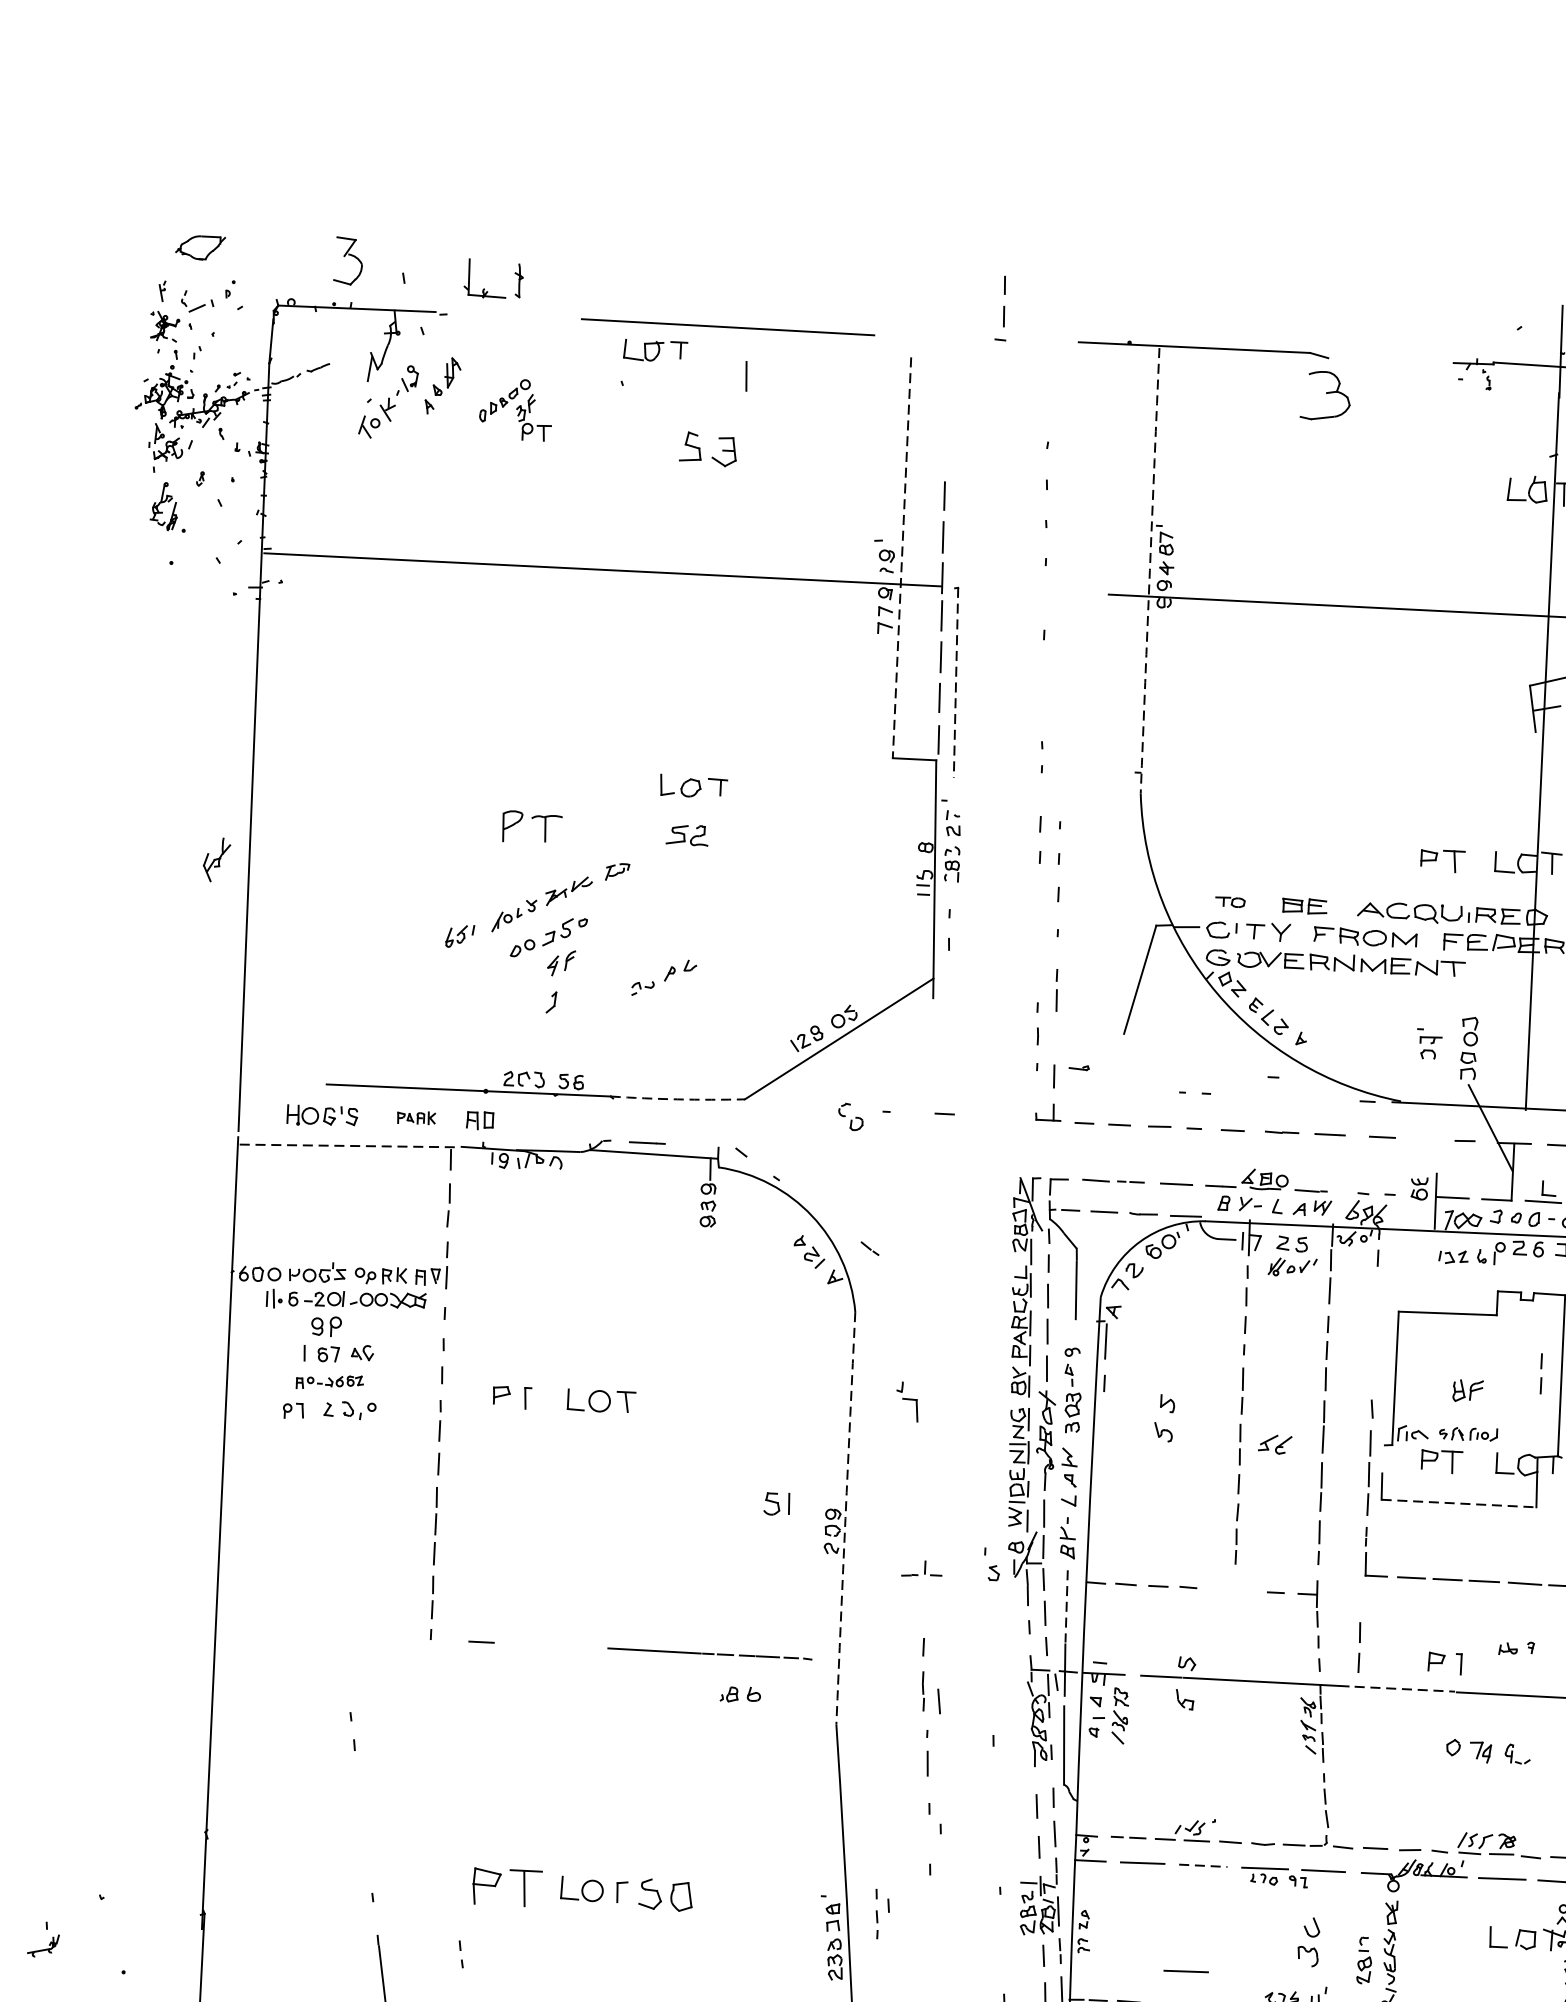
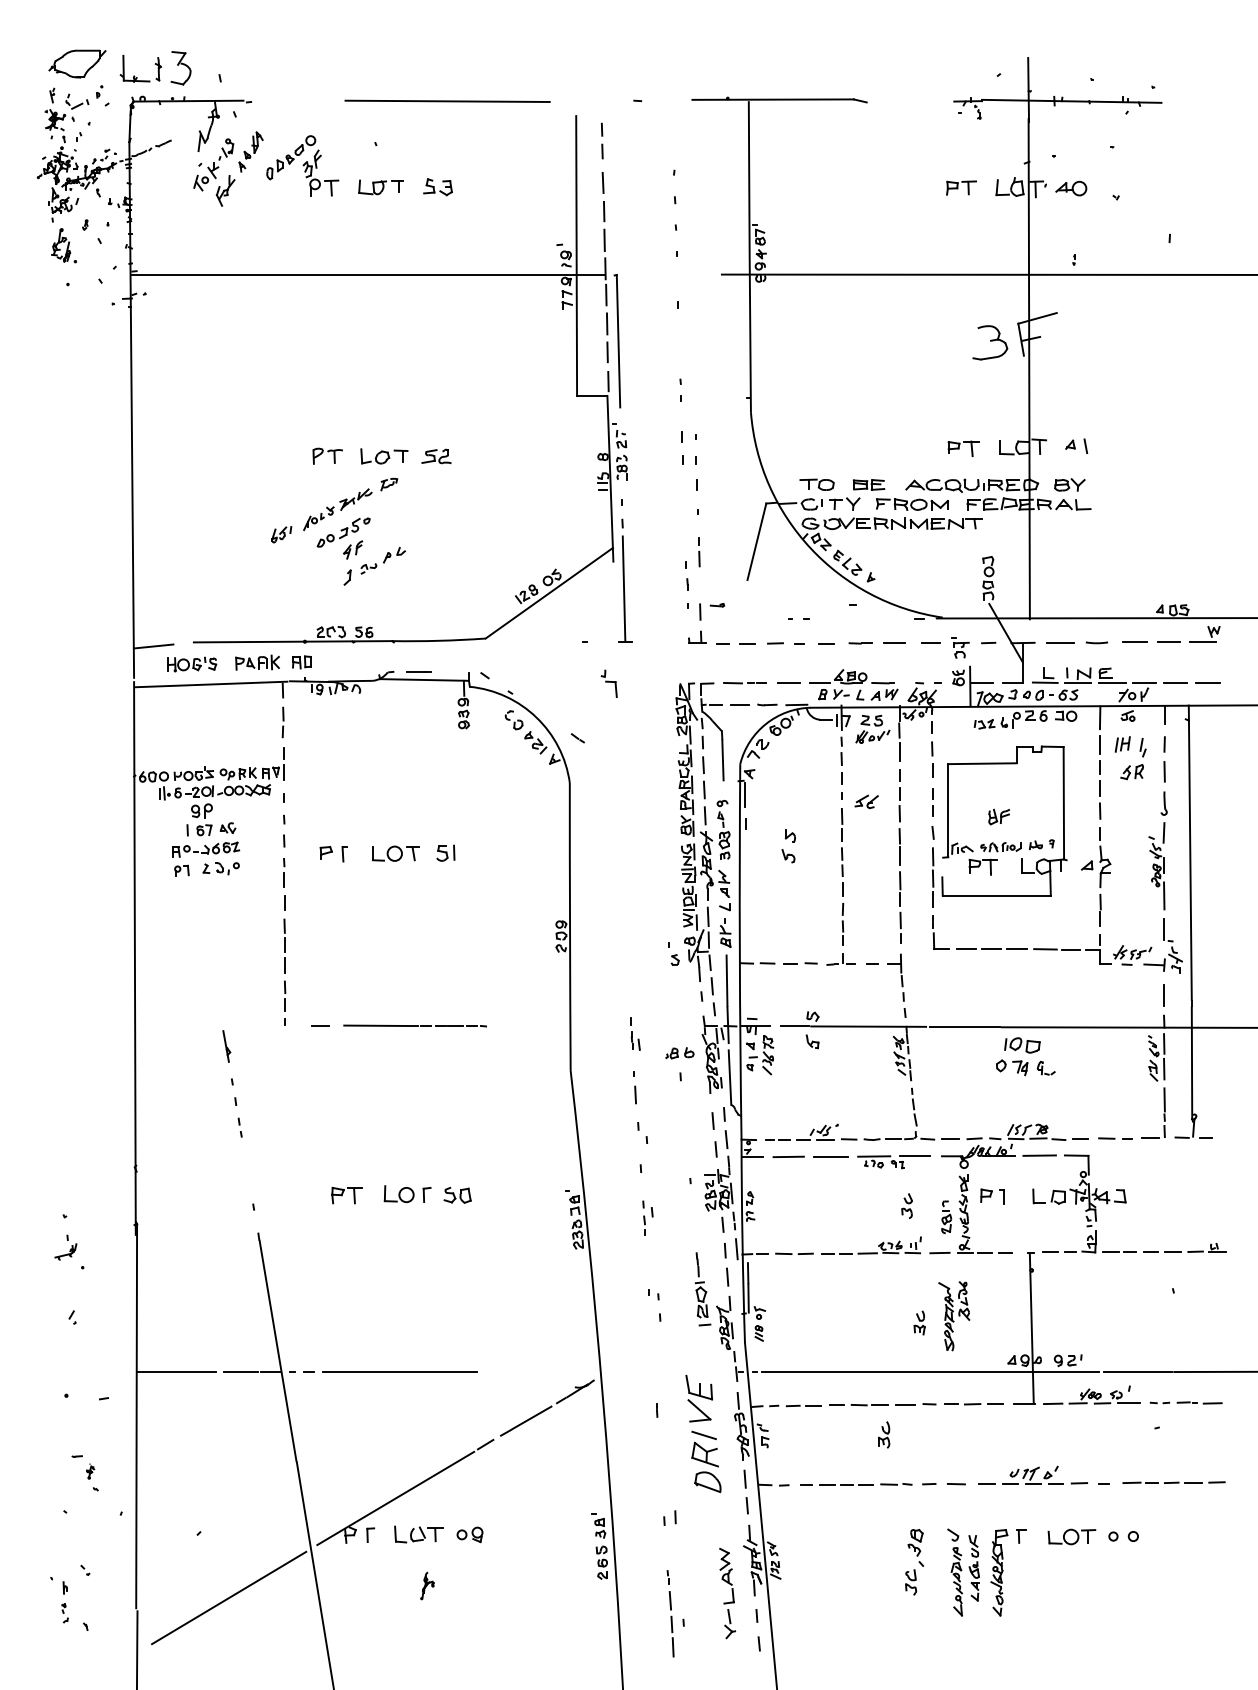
part: (200, 247) -> (77, 63), size x1.67
part: (484, 288) -> (134, 75), moved
line: (1004, 305) -> (602, 143), moved
part: (654, 351) -> (380, 187), moved
line: (745, 375) -> (602, 182), moved
part: (1326, 395) -> (990, 342), moved
part: (515, 408) -> (302, 165), size x1.43
part: (707, 449) -> (437, 187), size x0.71
part: (1458, 486) -> (961, 187), added
line: (901, 558) -> (576, 256), dashed -> solid
arc: (1149, 570) -> (749, 256), dashed -> solid
line: (955, 683) -> (618, 341), dashed -> solid
part: (693, 786) -> (384, 456), moved
part: (531, 826) -> (327, 455), size x0.71
part: (216, 859) -> (225, 190), moved
part: (1229, 901) -> (816, 484), size x1.67
part: (663, 977) -> (382, 560), moved
line: (945, 1037) -> (623, 588), added
part: (1429, 1043) -> (960, 647), moved
line: (268, 1087) -> (153, 646), added
arc: (677, 1098) -> (438, 640), dashed -> solid
part: (416, 1117) -> (257, 662), size x1.67
part: (850, 1117) -> (513, 720), moved
line: (348, 1145) -> (211, 684), dashed -> solid
line: (1541, 1369) -> (932, 799), moved
part: (330, 1381) -> (206, 849), size x1.43
part: (906, 1401) -> (608, 683), moved
part: (1274, 1443) -> (866, 801), moved
part: (776, 1502) -> (445, 852), moved
line: (1460, 1503) -> (997, 895), dashed -> solid
arc: (846, 1517) -> (570, 926), dashed -> solid
part: (921, 1568) -> (840, 959), moved
line: (1067, 1607) -> (727, 981), dashed -> solid
line: (1359, 1643) -> (932, 756), moved
part: (1516, 1648) -> (1041, 844), moved
line: (708, 1653) -> (414, 1025), moved
part: (1445, 1663) -> (992, 1196), moved
part: (345, 1665) -> (226, 1046), added
part: (931, 1675) -> (635, 1033), size x0.62
line: (1405, 1688) -> (965, 1026), dashed -> solid
part: (739, 1694) -> (679, 1053), moved
part: (1485, 1719) -> (1022, 1045), added
line: (1203, 1865) -> (831, 1156), dashed -> solid
part: (506, 1887) -> (346, 1195), size x0.62
part: (665, 1893) -> (457, 1194), size x0.71
part: (881, 1912) -> (647, 1217), moved
part: (43, 1939) -> (65, 1247), moved
part: (1307, 1940) -> (906, 1205), size x0.71
part: (460, 1954) -> (239, 1127), moved
line: (1185, 1970) -> (822, 1230), removed

